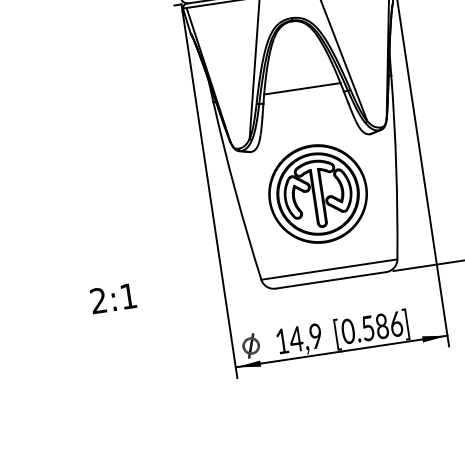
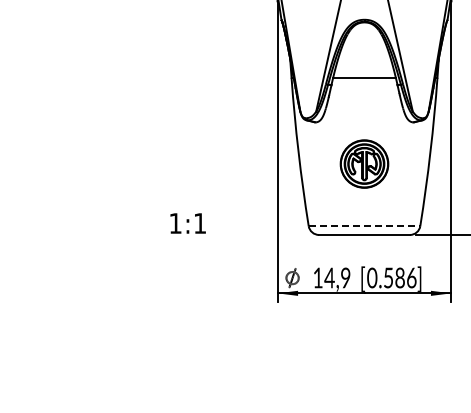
part: (317, 193) -> (364, 163), size x0.6
line: (329, 270) -> (364, 226), solid -> dashed
text: (98, 300) -> (175, 223), 2:1 -> 1:1

